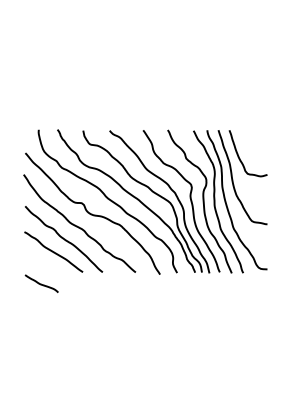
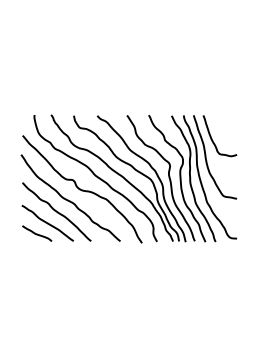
curve: (41, 283) -> (36, 233), moved

